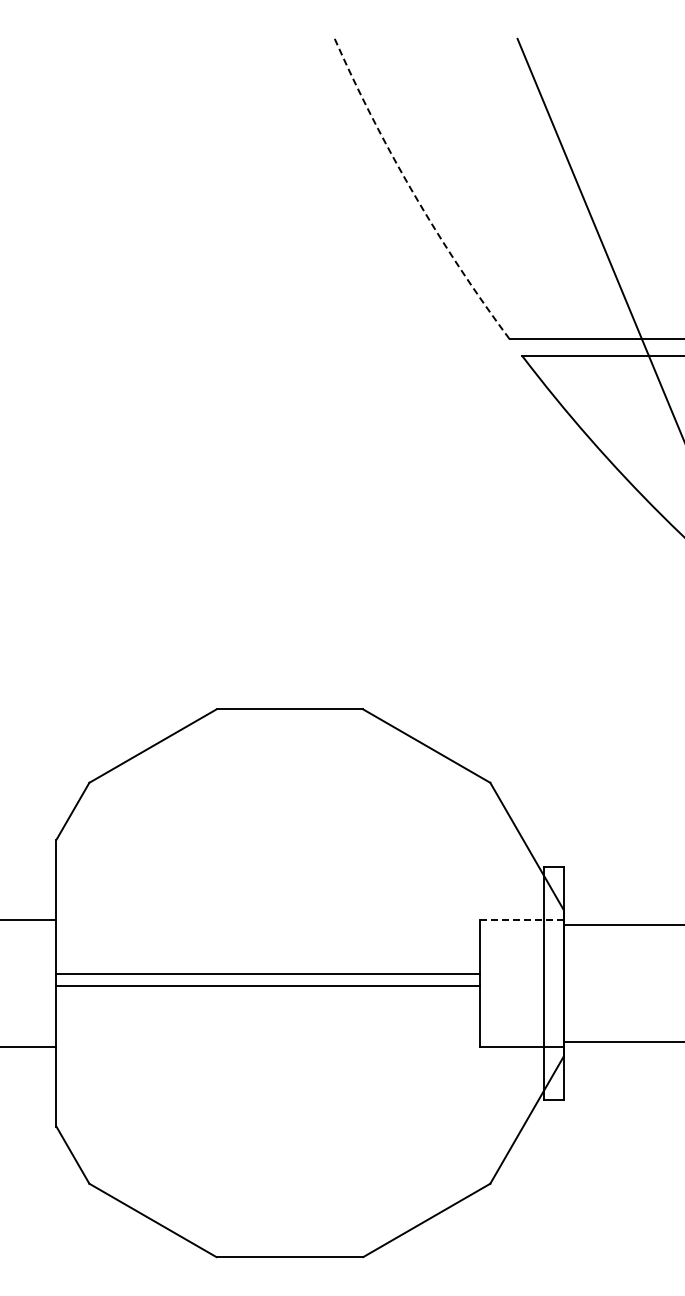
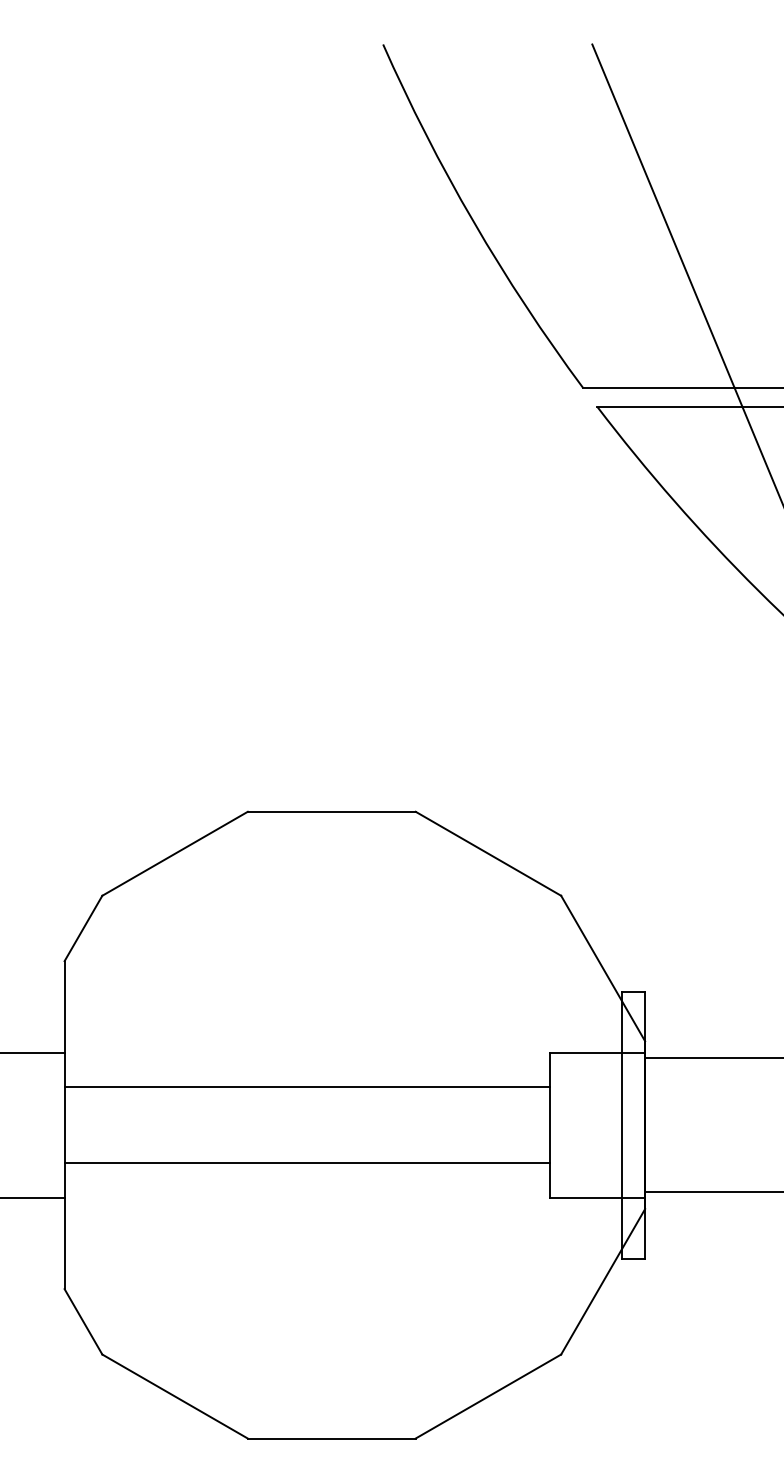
arc: (413, 193) -> (473, 221), dashed -> solid
line: (522, 919) -> (597, 1052), dashed -> solid
line: (268, 973) -> (307, 1163), moved
line: (268, 985) -> (307, 1086), moved

